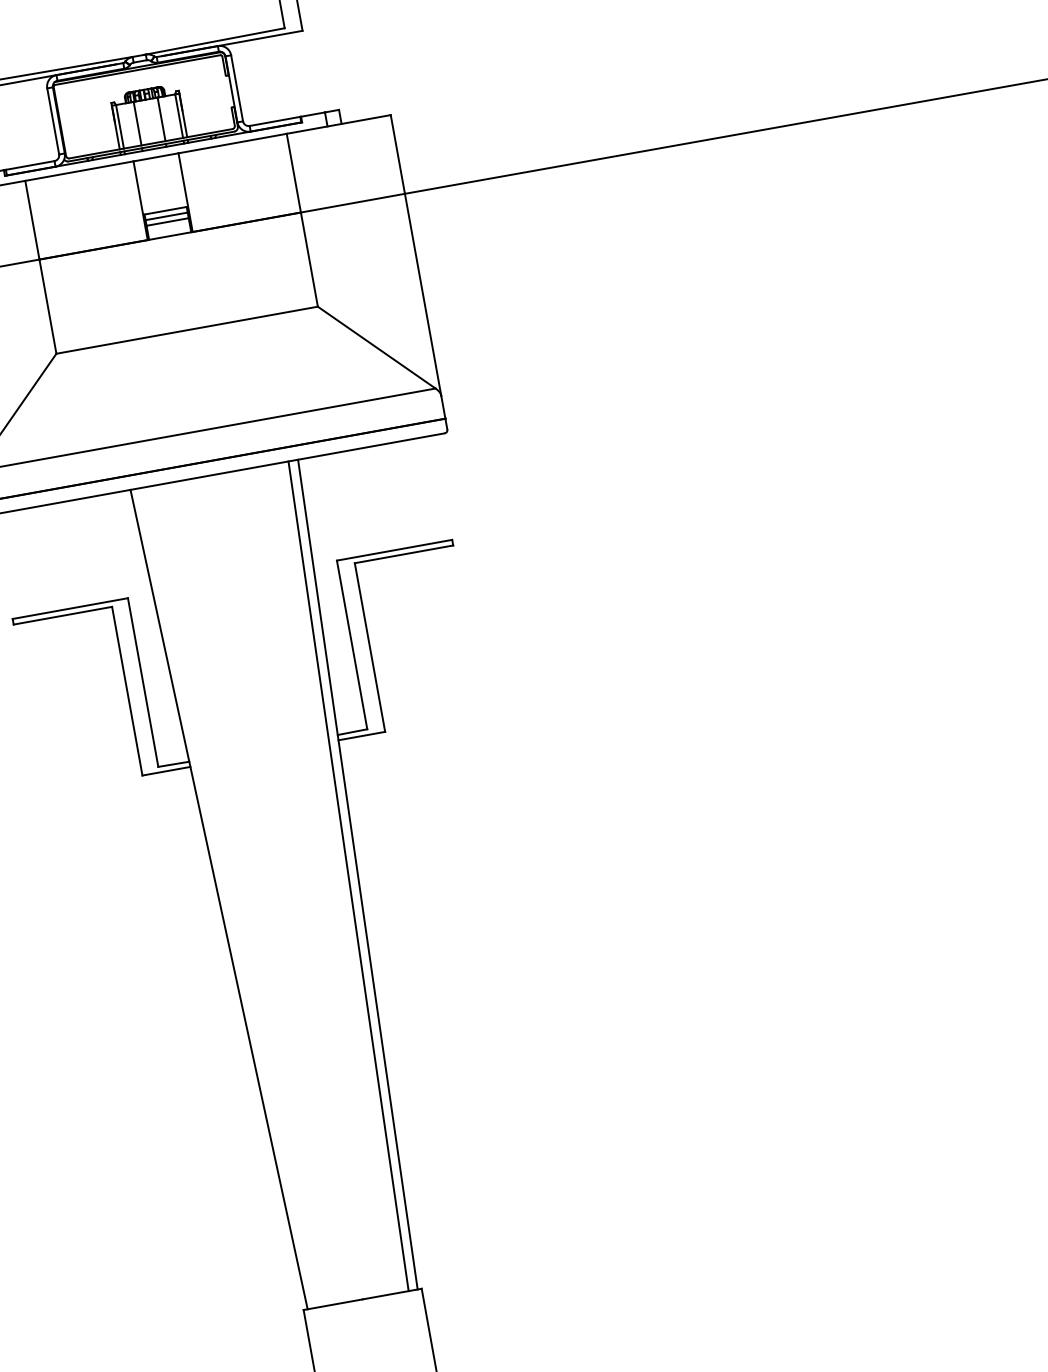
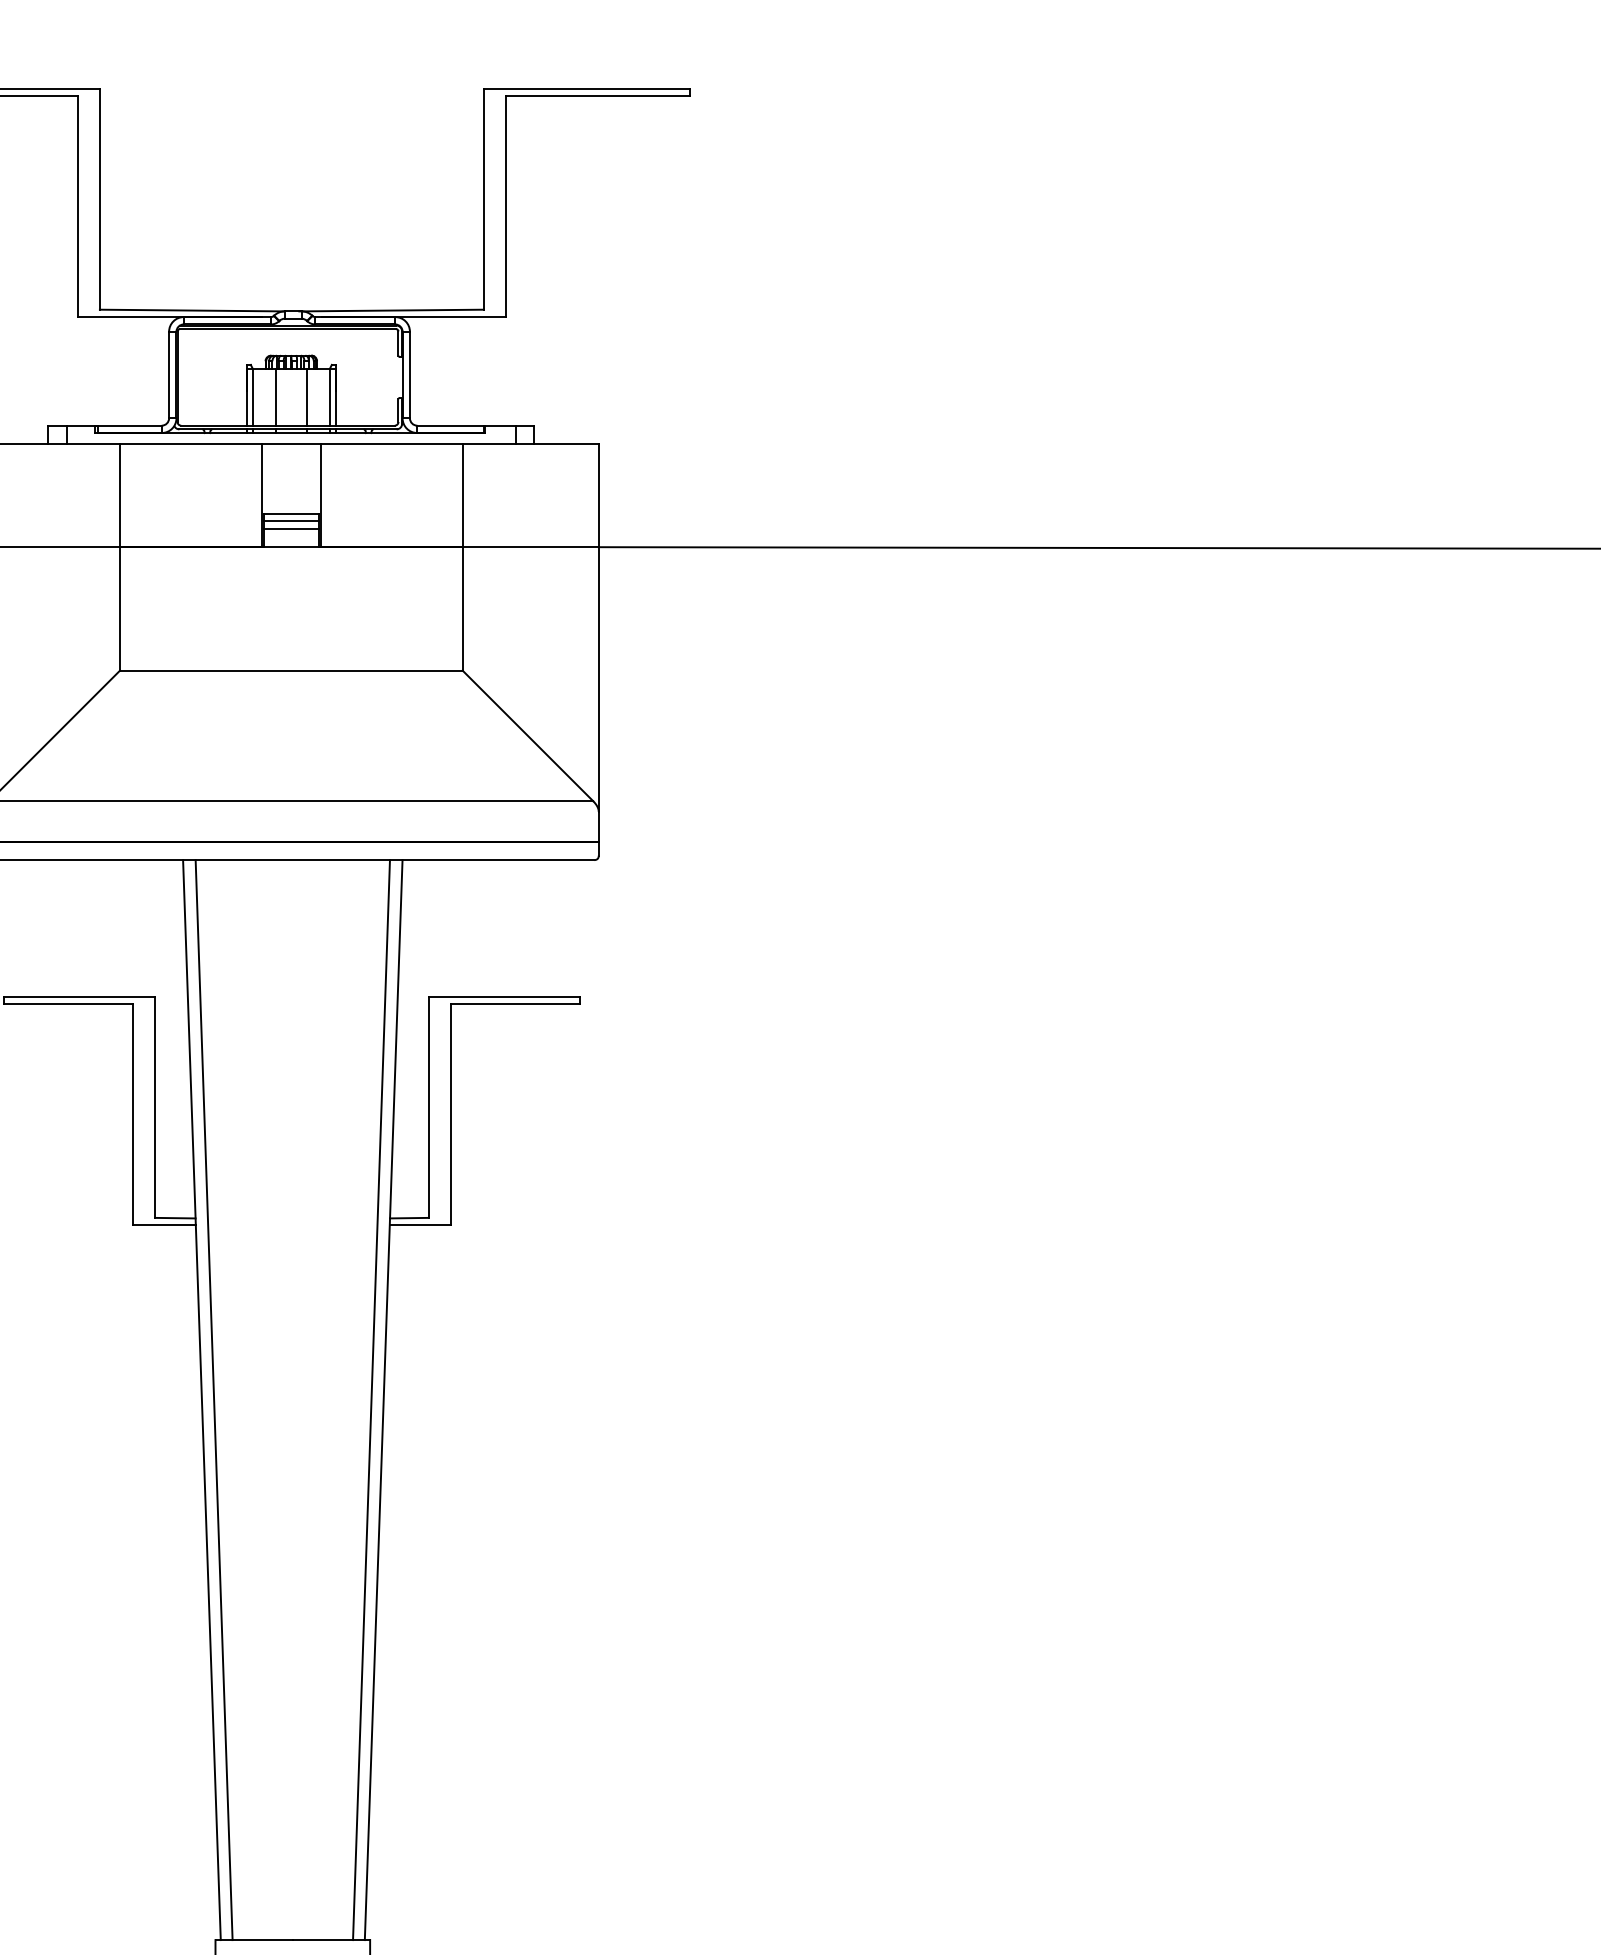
line: (227, 898) -> (213, 1400), added

